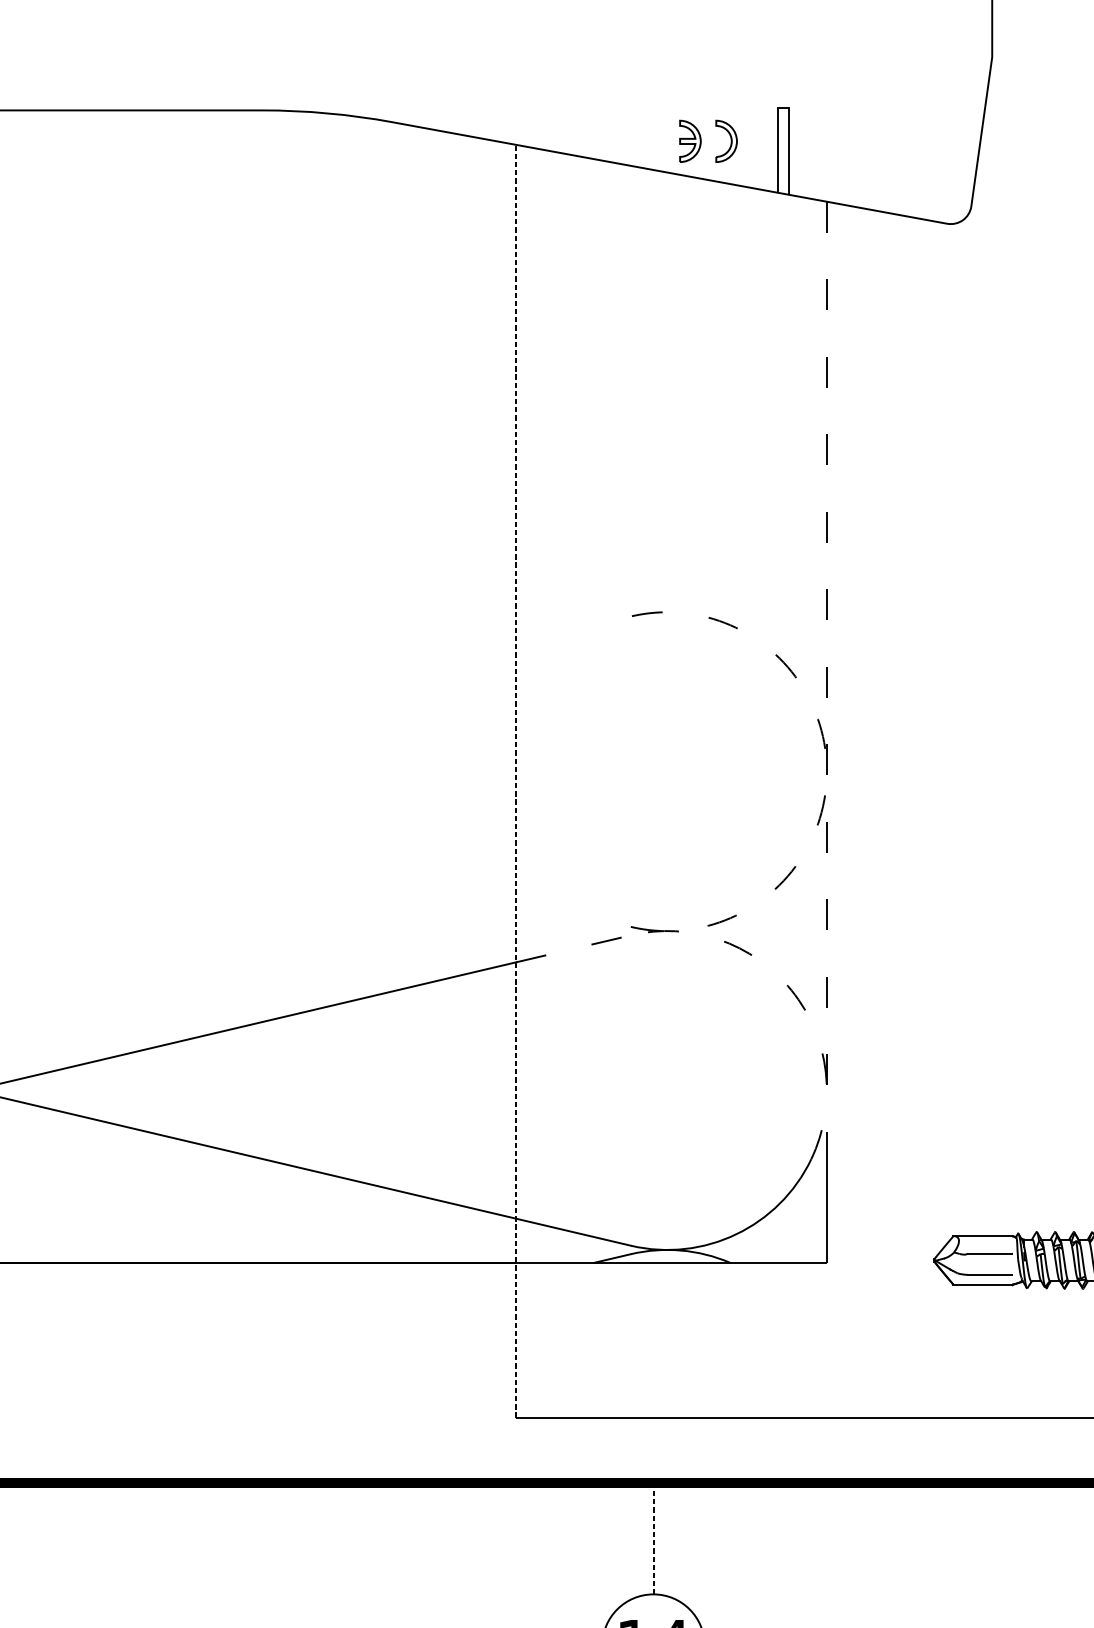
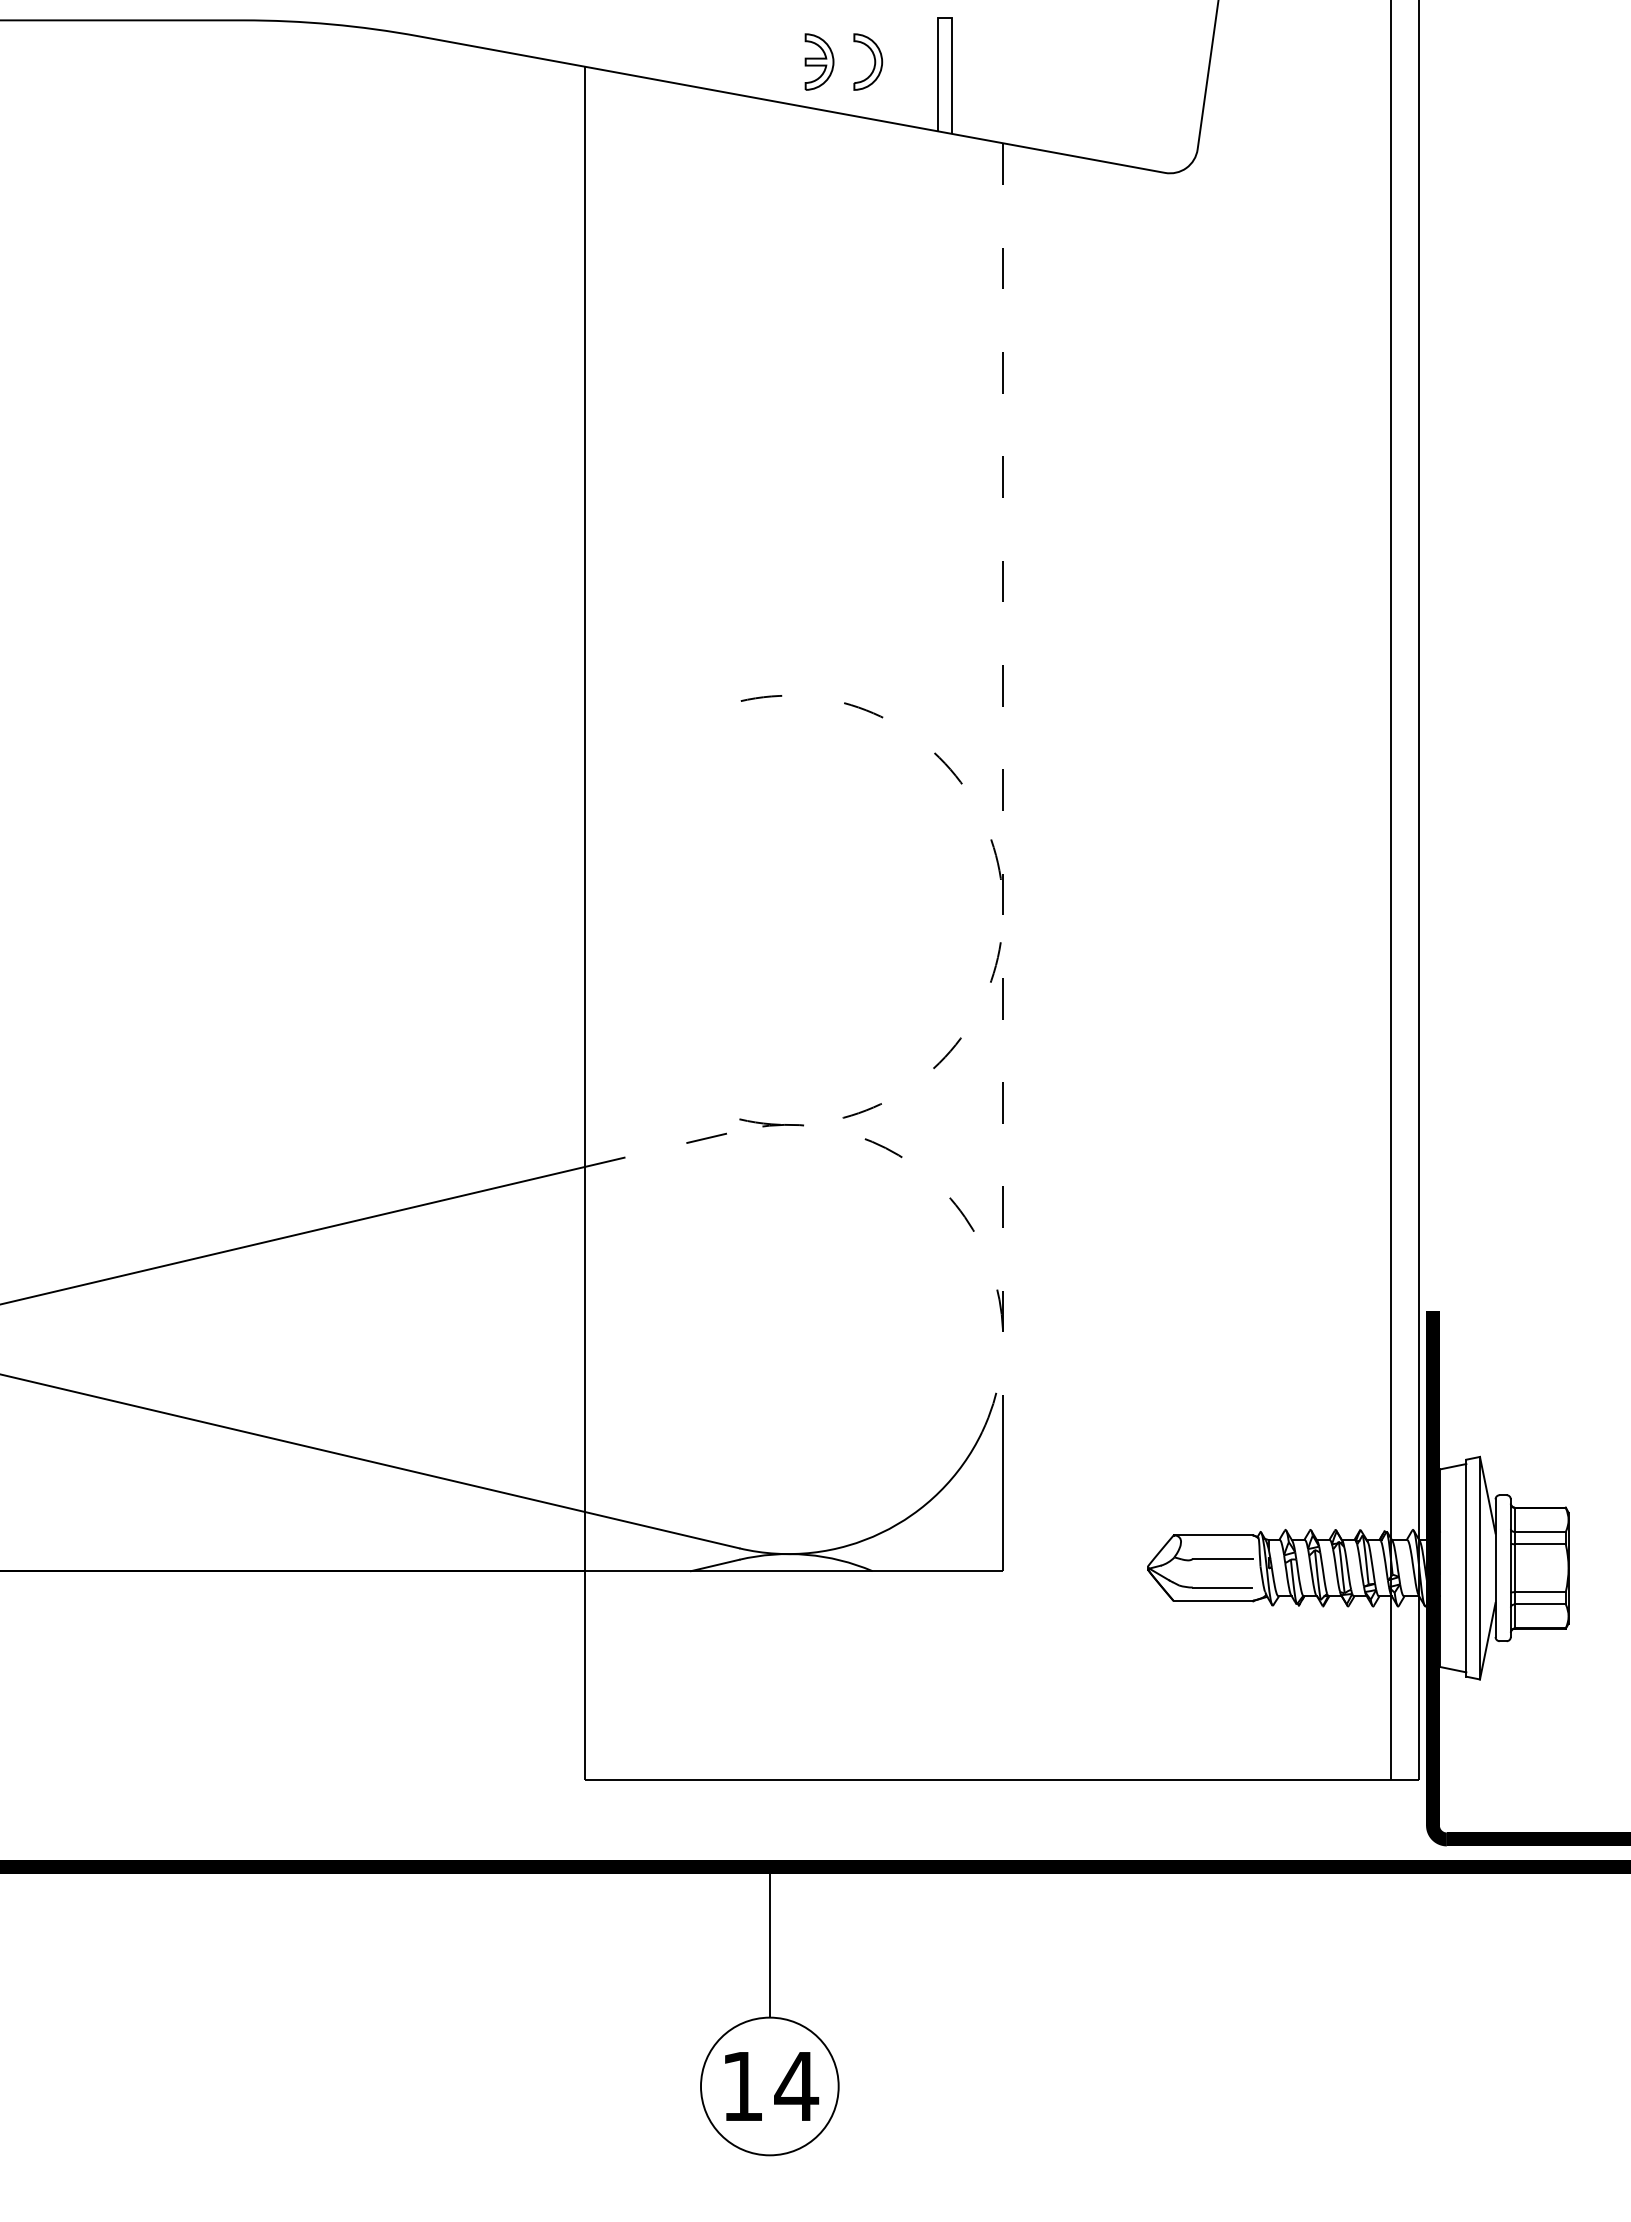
line: (515, 781) -> (584, 923), dashed -> solid
line: (653, 1537) -> (769, 1941), dashed -> solid

